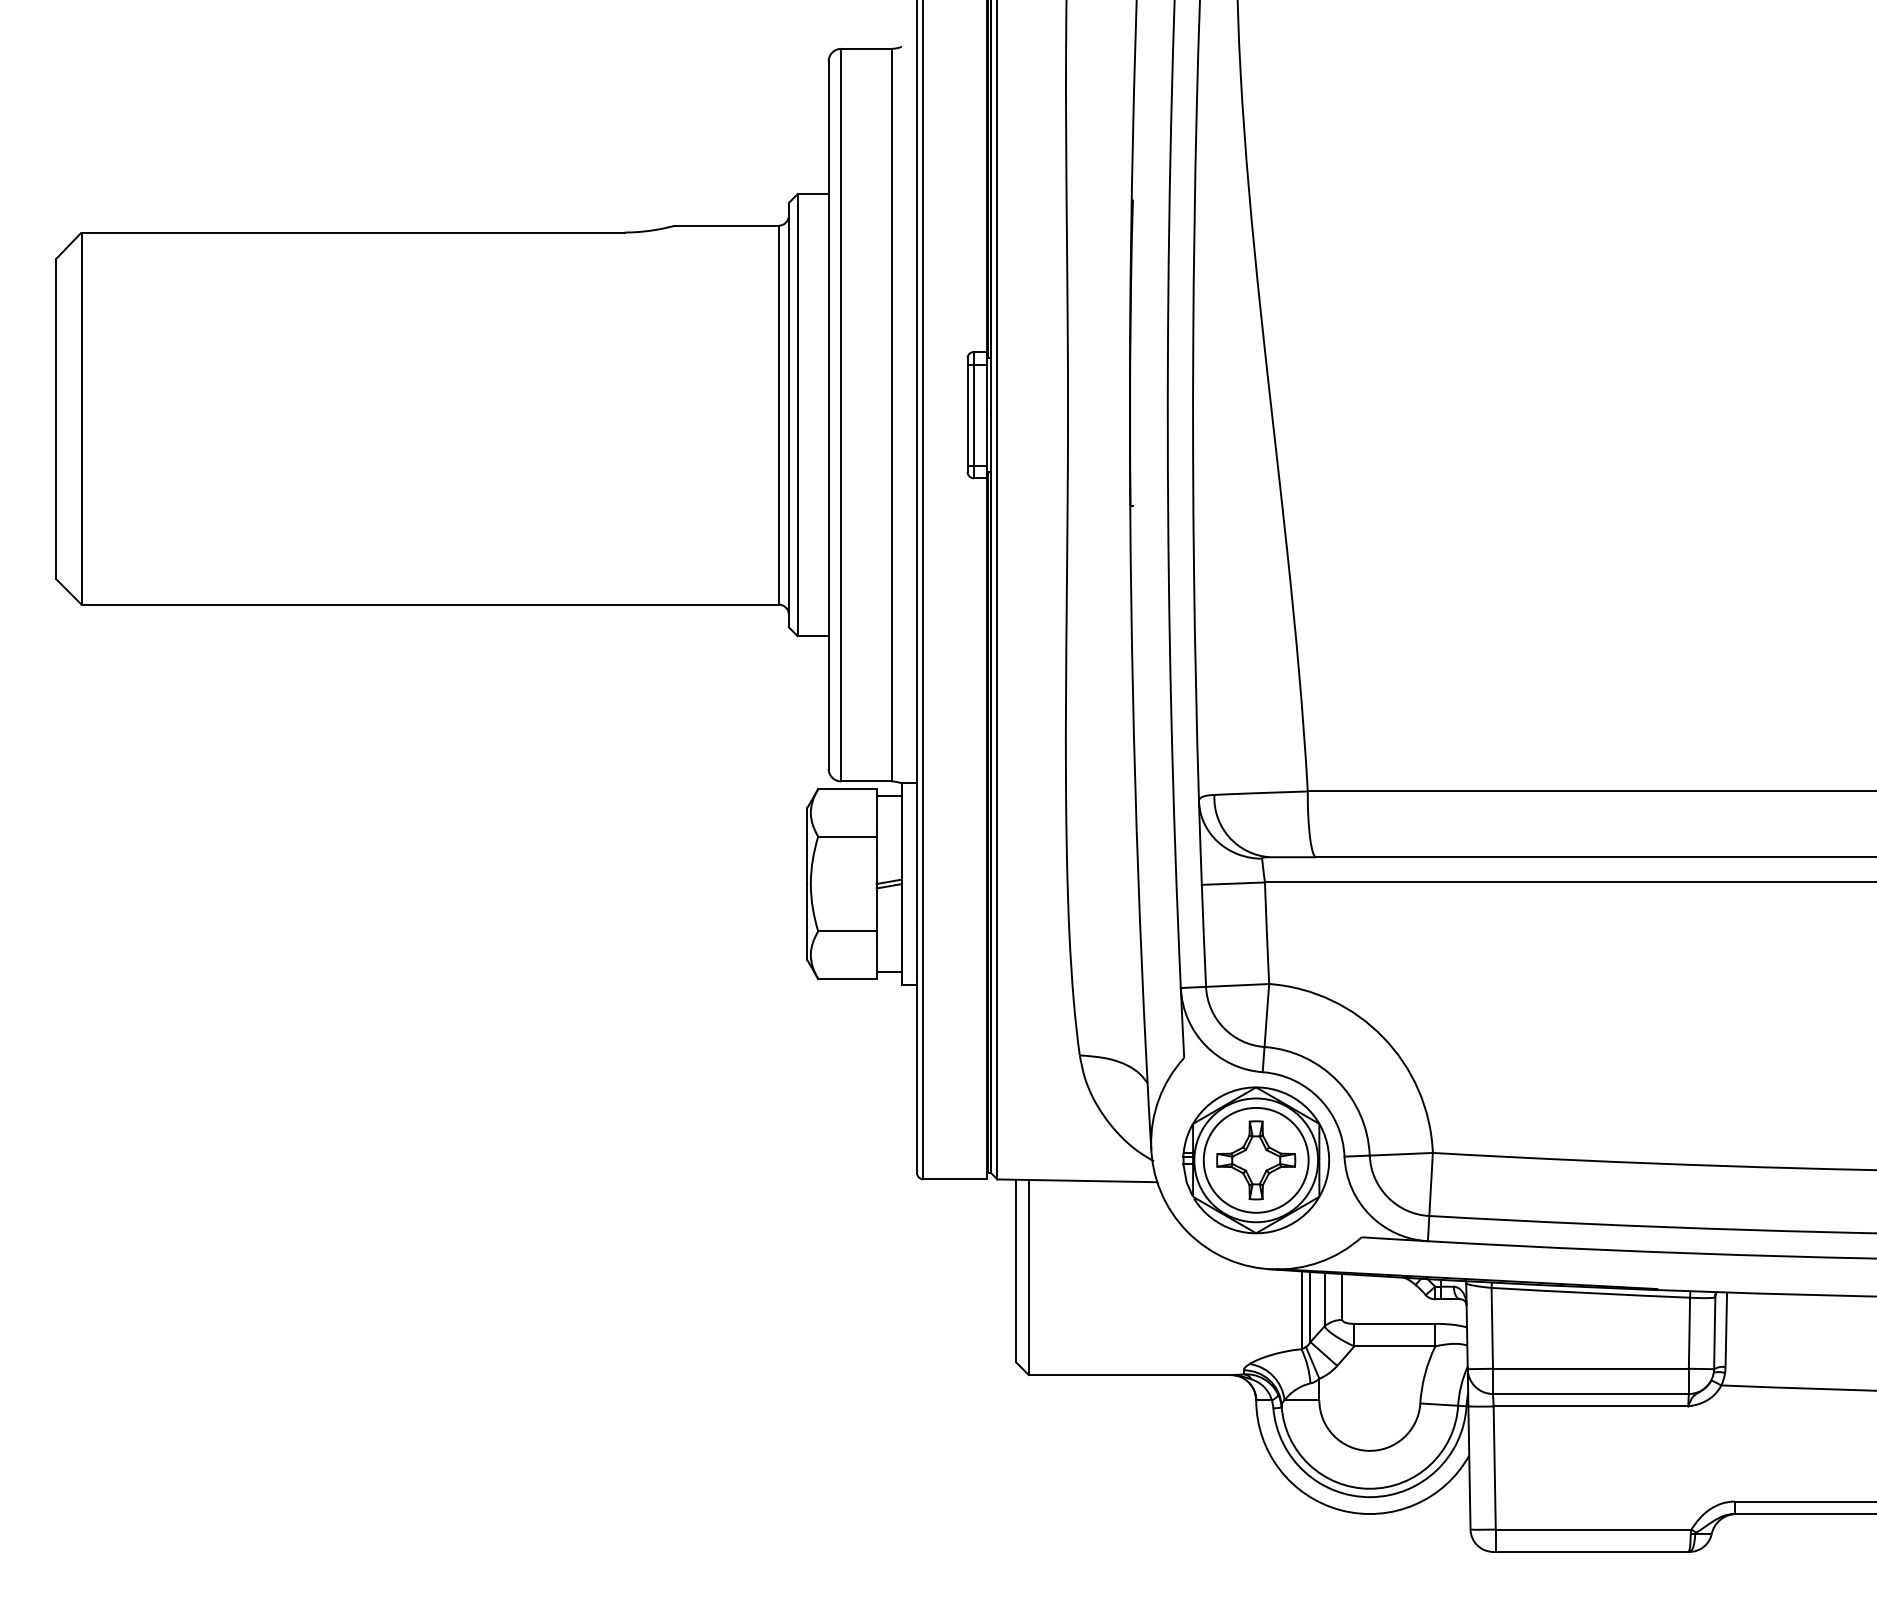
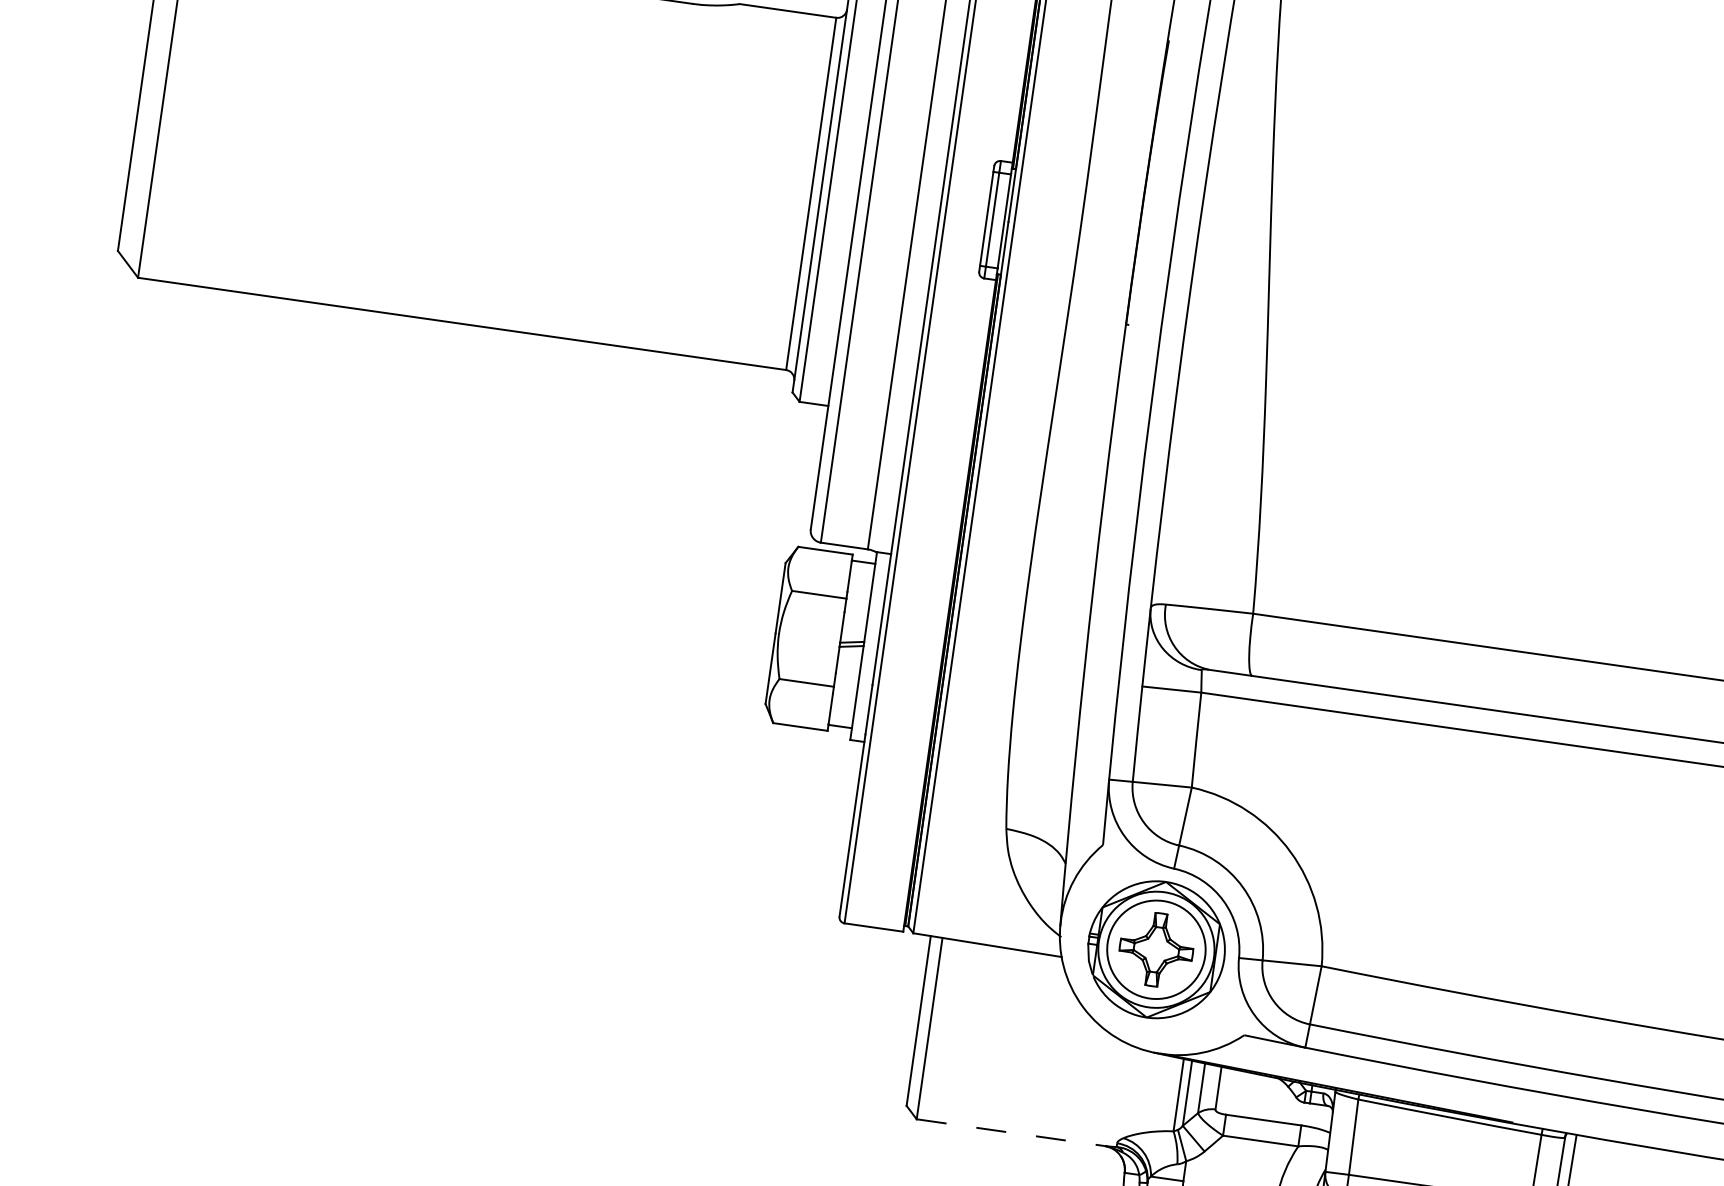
line: (1130, 1375) -> (1011, 1133), solid -> dashed

